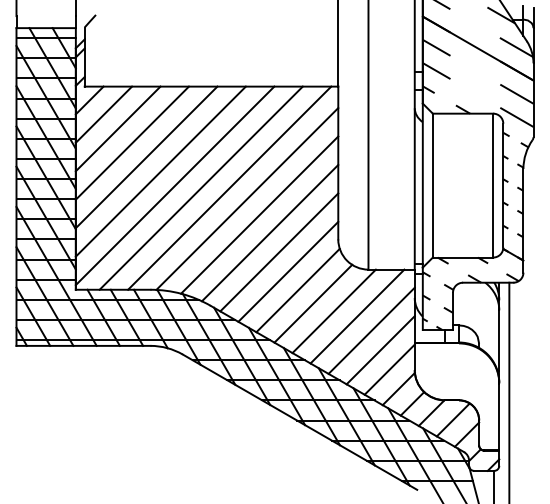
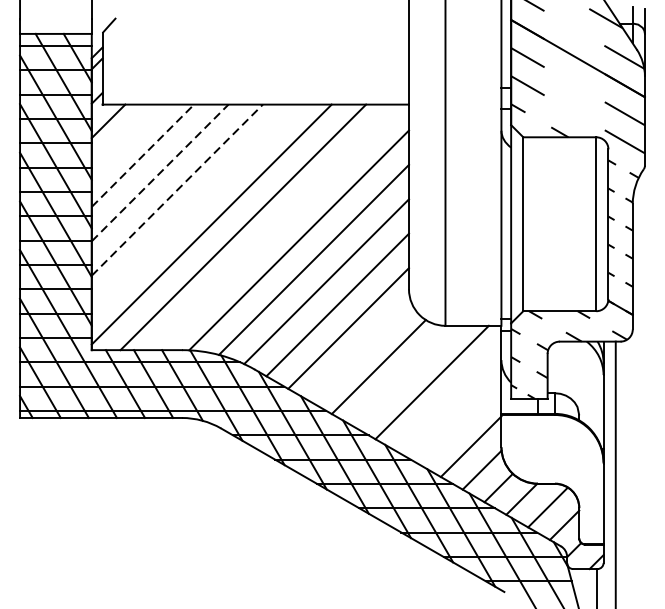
line: (103, 114) -> (125, 138), removed
line: (118, 128) -> (143, 155), solid -> dashed
line: (132, 143) -> (160, 173), solid -> dashed
line: (147, 157) -> (178, 190), solid -> dashed
line: (160, 171) -> (194, 207), removed
line: (229, 187) -> (277, 226), removed
line: (297, 290) -> (359, 351), removed
line: (333, 311) -> (403, 376), removed
line: (371, 330) -> (449, 399), removed
line: (380, 350) -> (460, 423), removed

